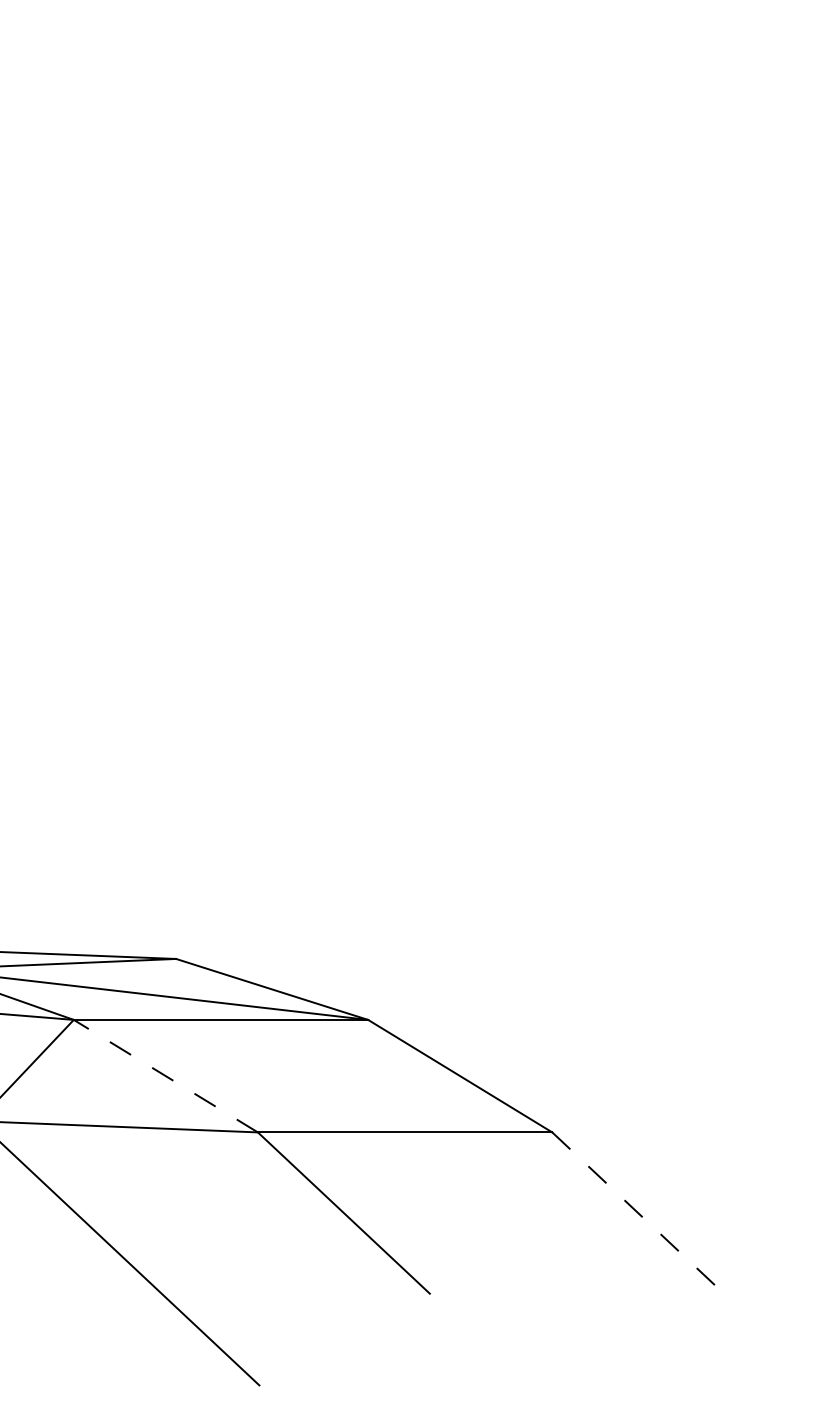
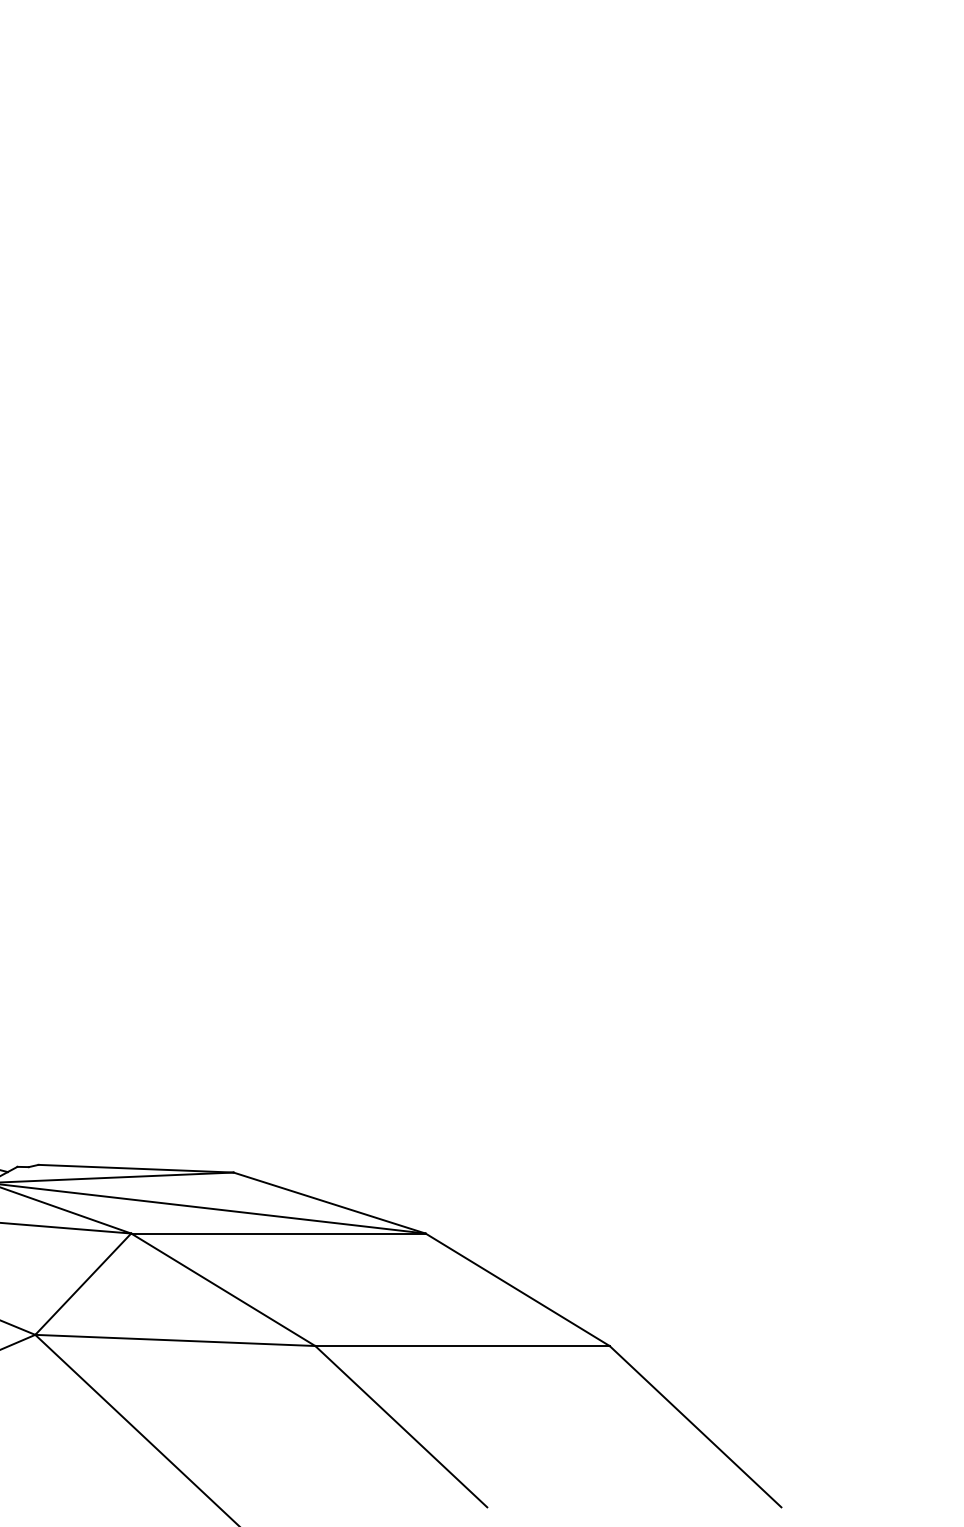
line: (166, 1075) -> (223, 1289), dashed -> solid
line: (638, 1212) -> (695, 1426), dashed -> solid

